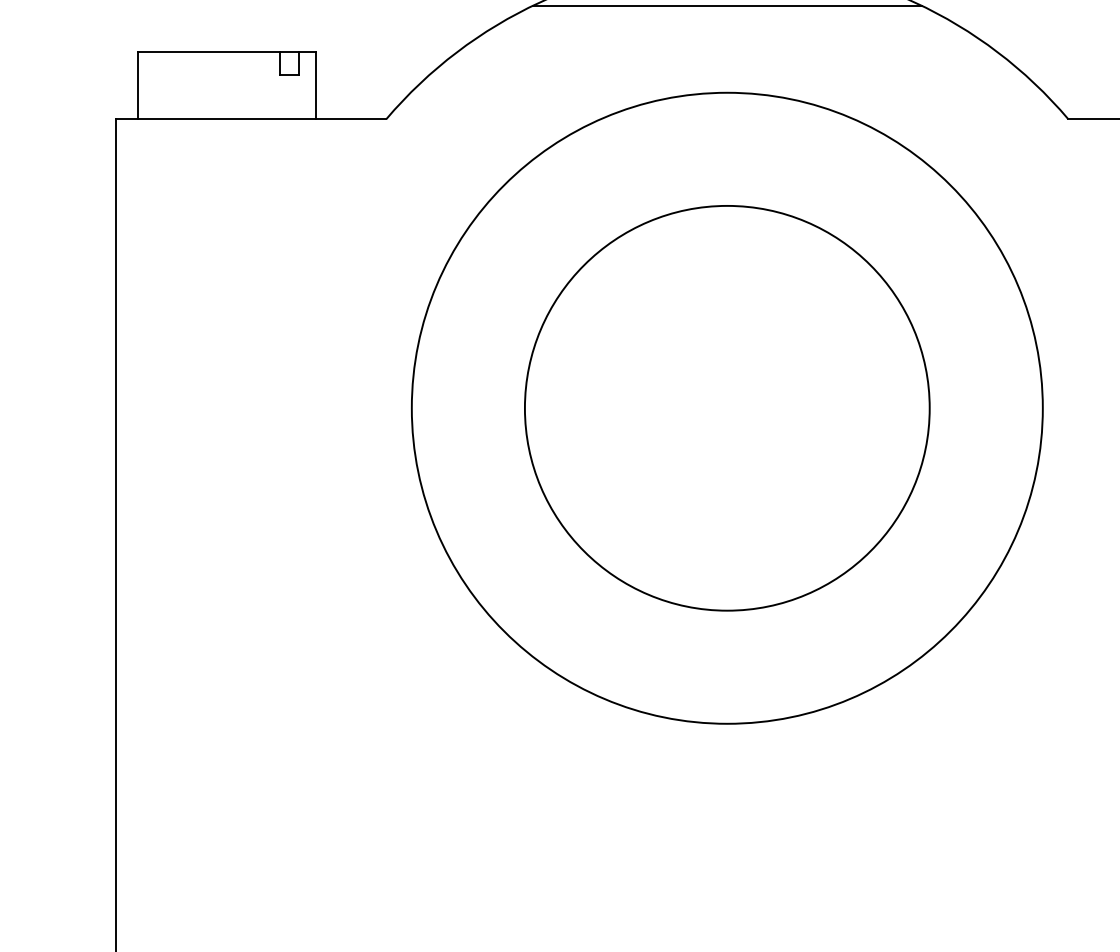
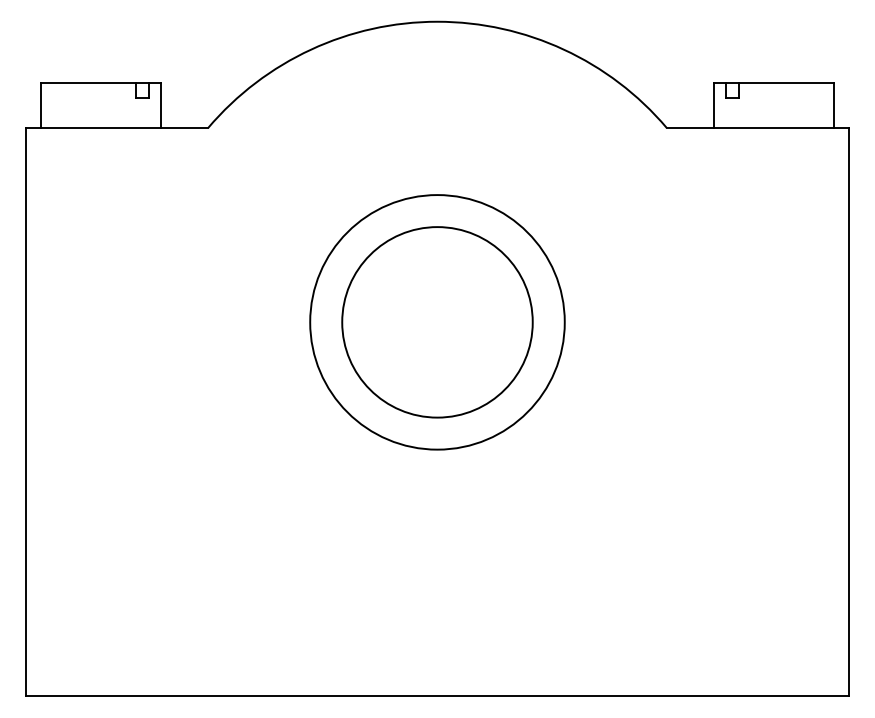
line: (727, 5) -> (437, 51), removed
circle: (727, 408) -> (437, 322), size x0.6
circle: (727, 408) -> (437, 322), size x0.7

